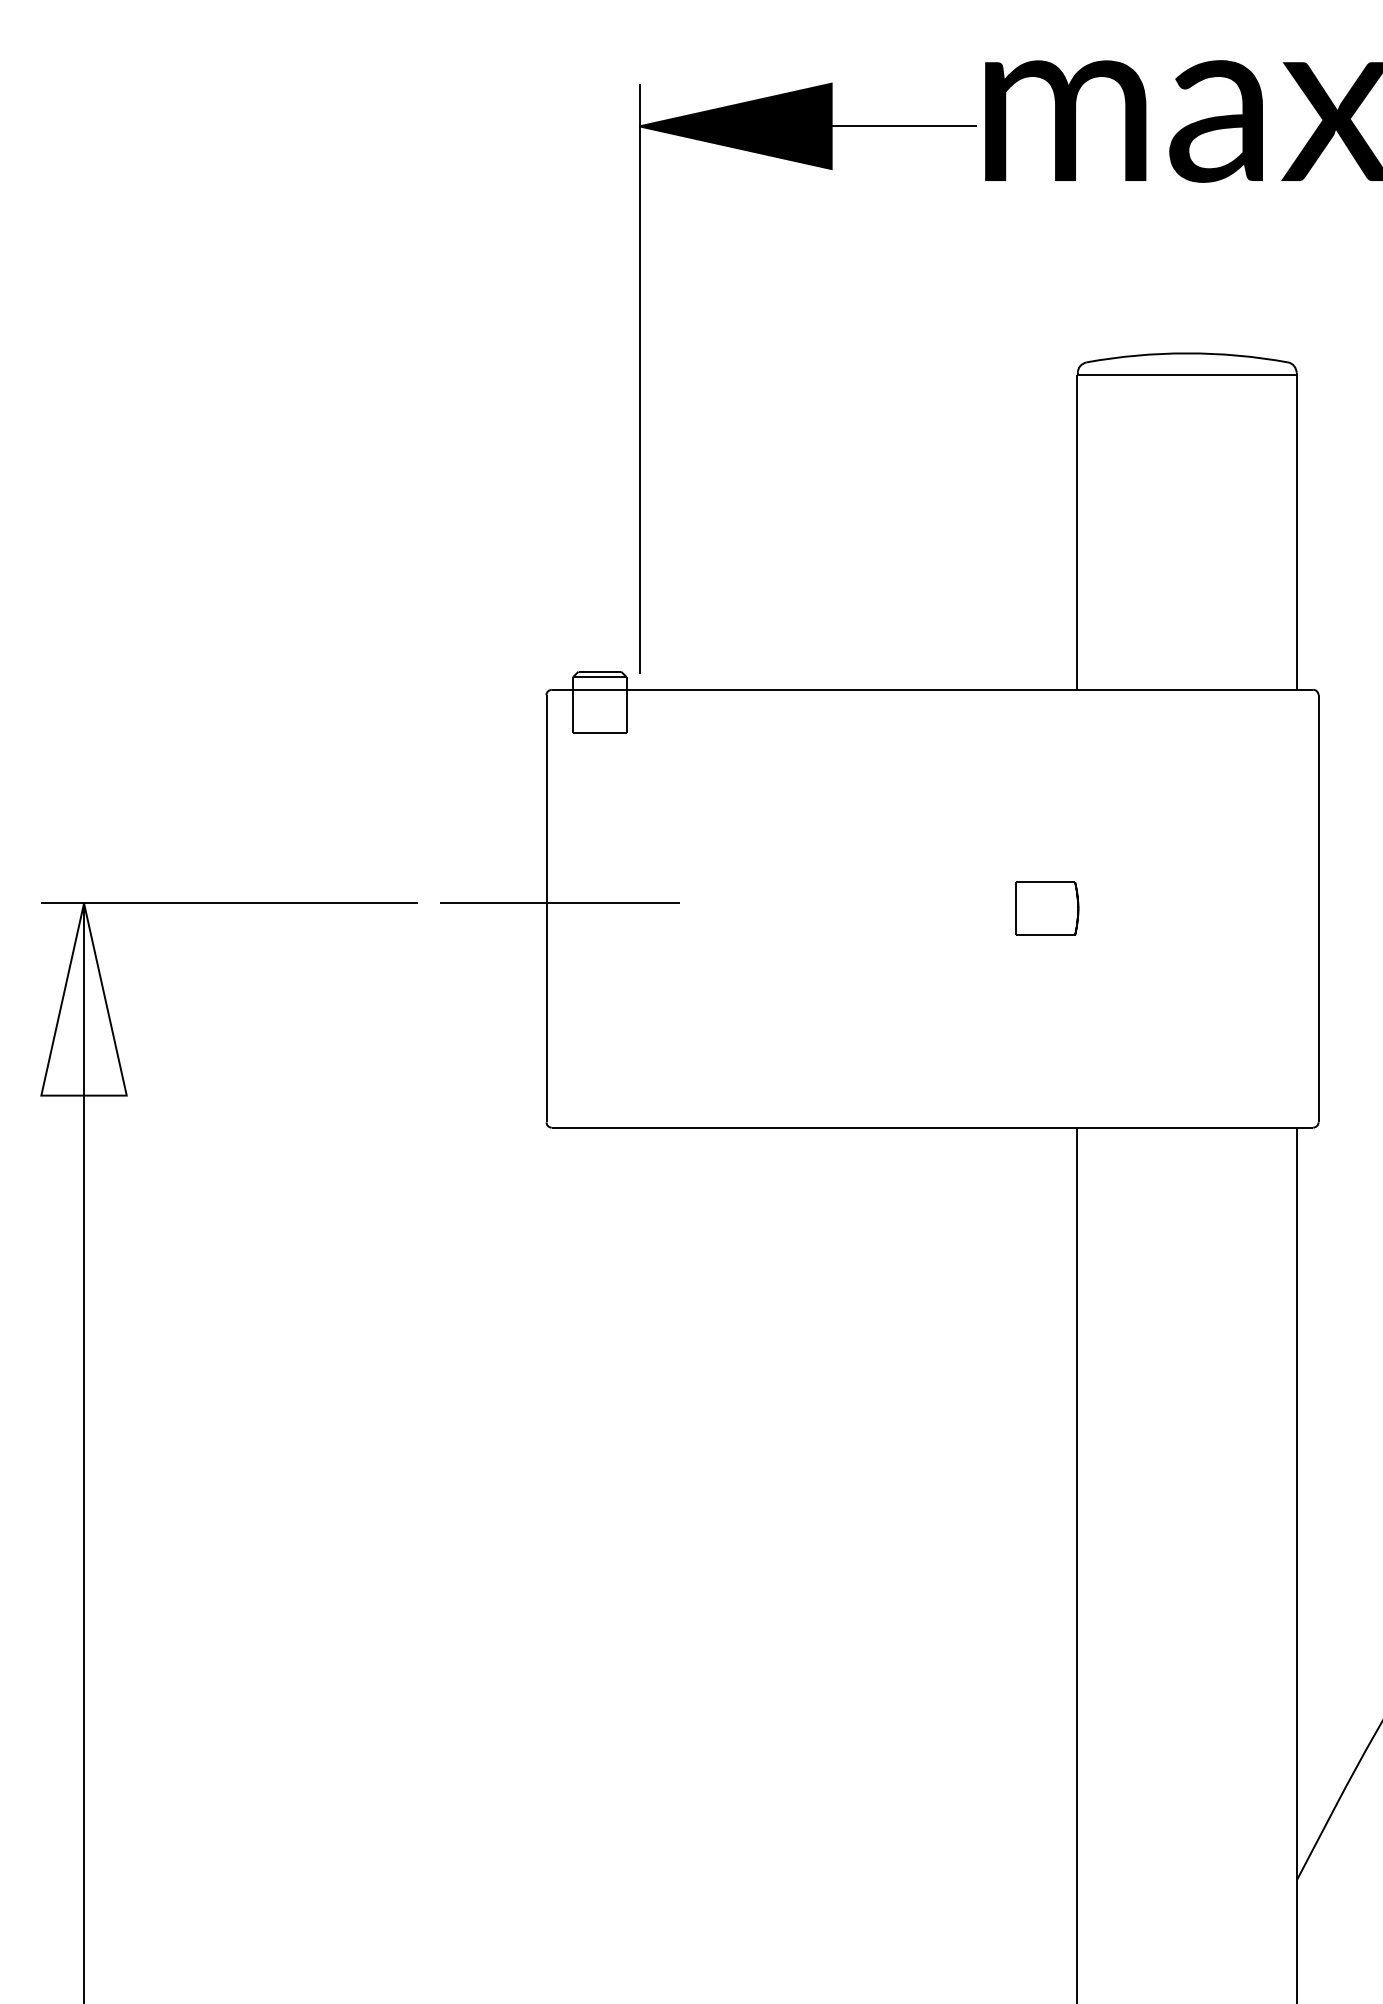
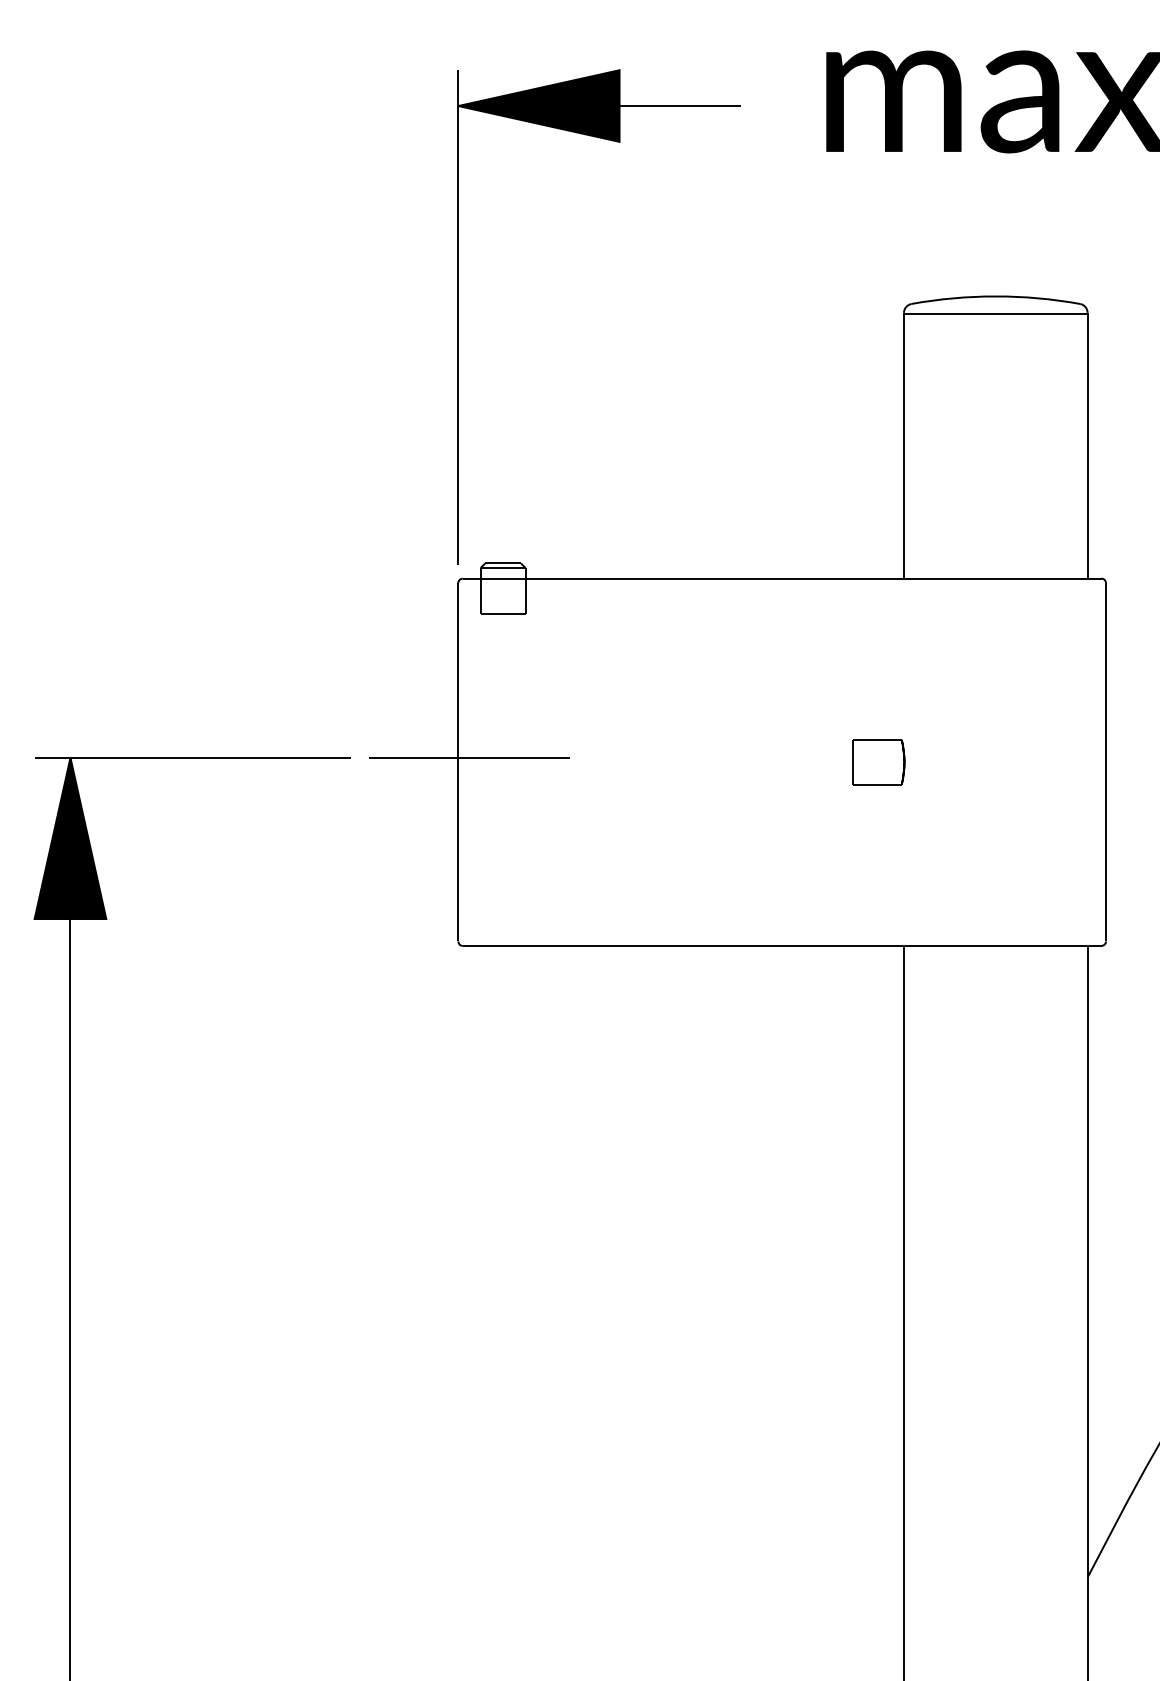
part: (640, 377) -> (459, 316), moved
fill: (83, 999) -> (70, 838), added

